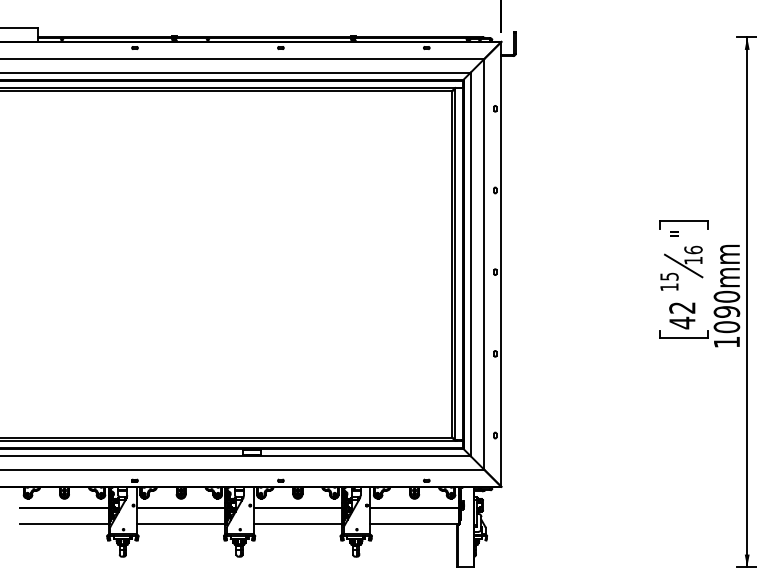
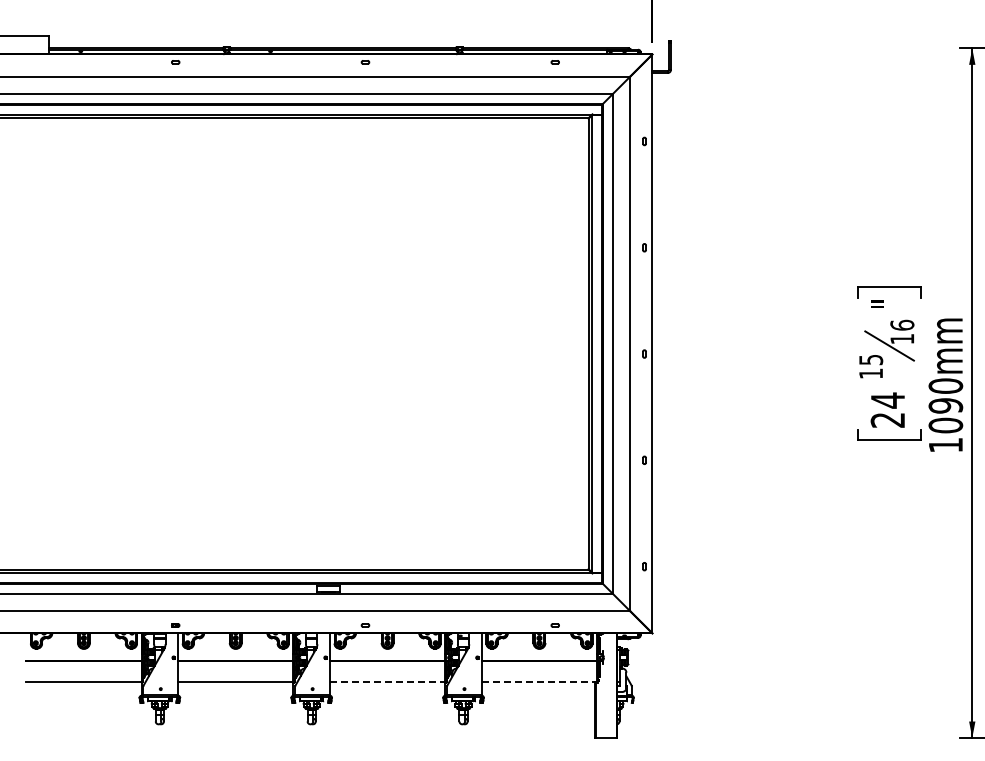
text: (682, 315) -> (887, 410), 42 -> 24
line: (297, 523) -> (387, 681), solid -> dashed
line: (413, 523) -> (538, 681), solid -> dashed

